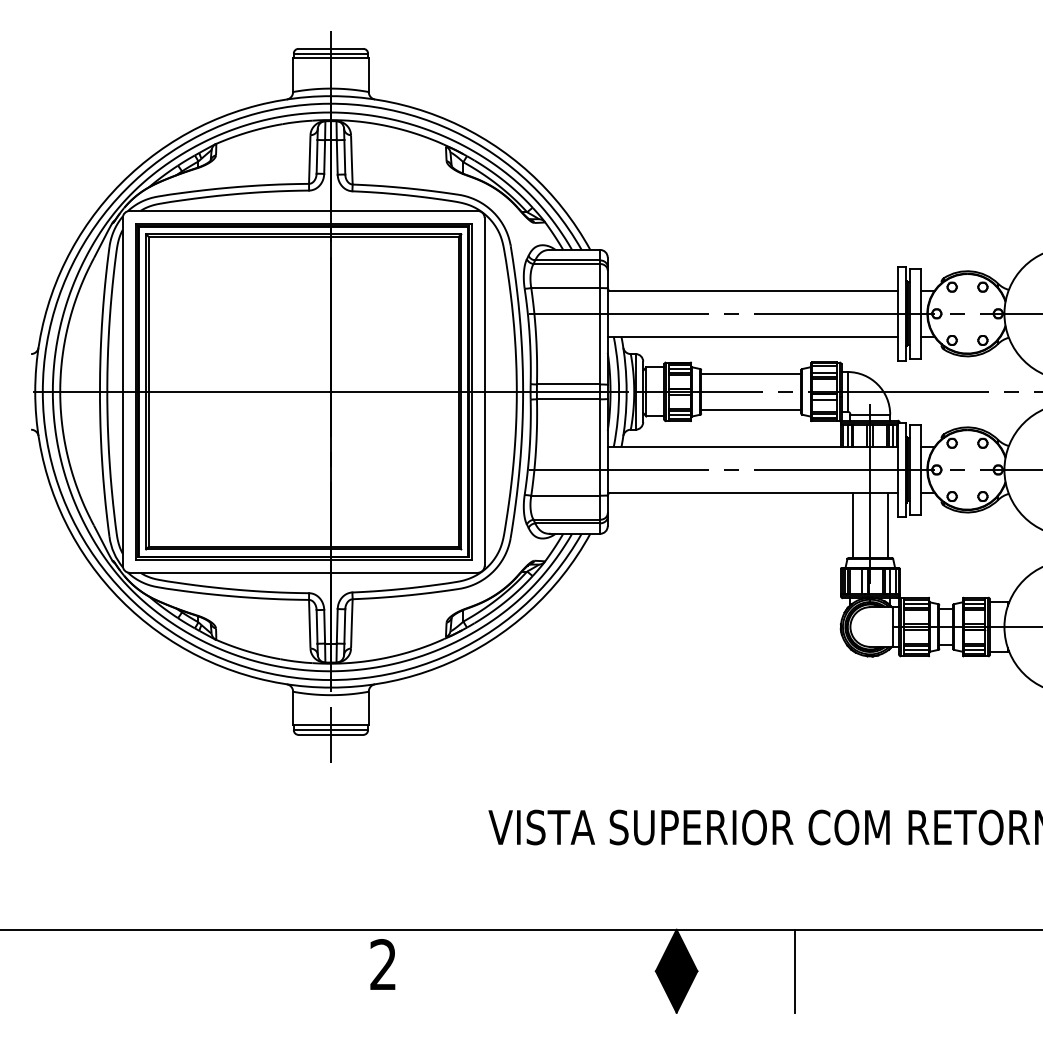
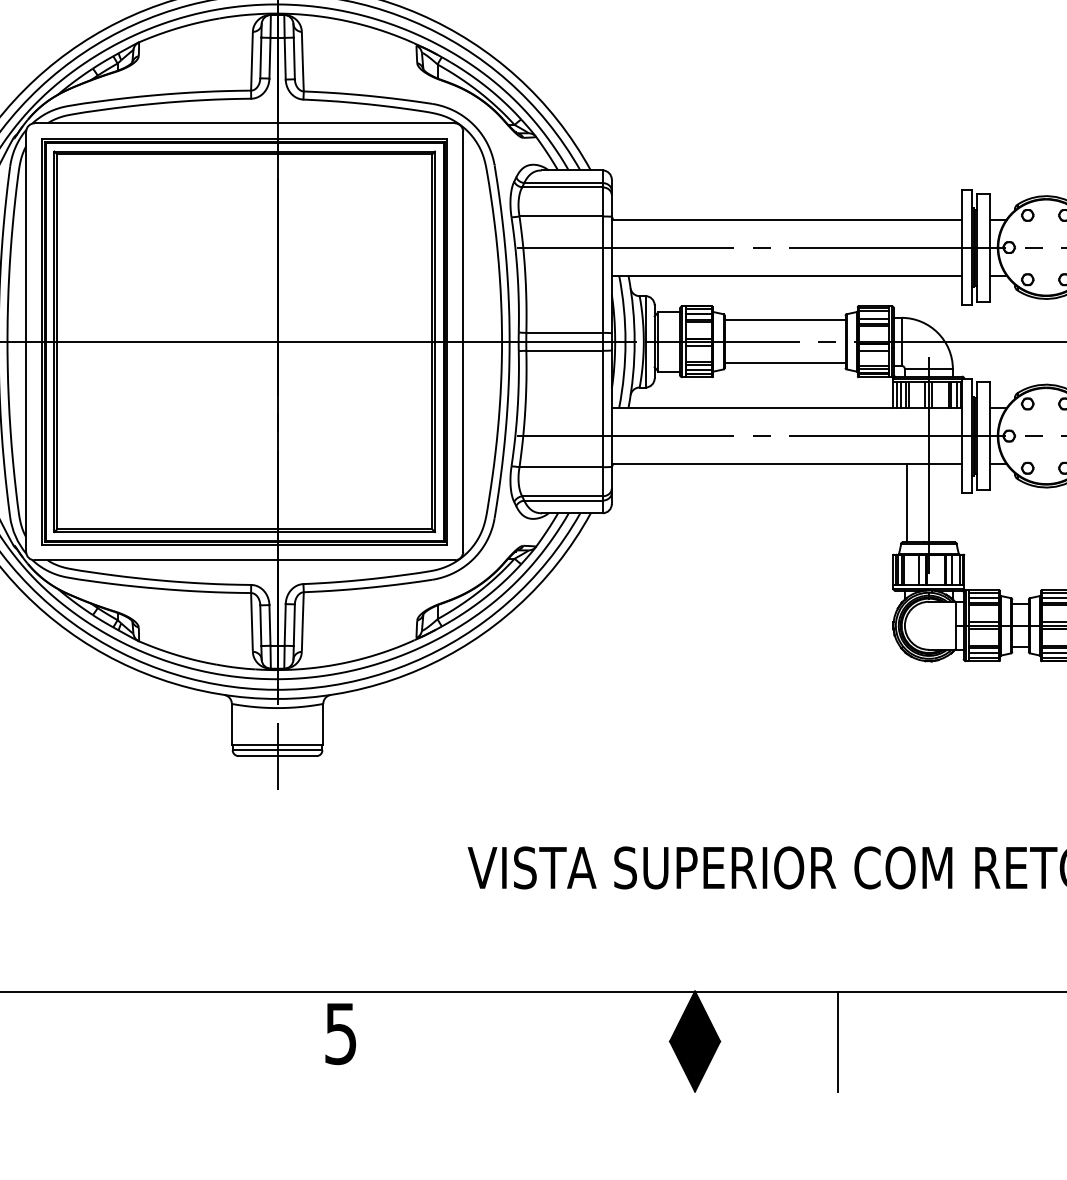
line: (888, 525) -> (950, 503), removed
text: (382, 964) -> (339, 1033), 2 -> 5

